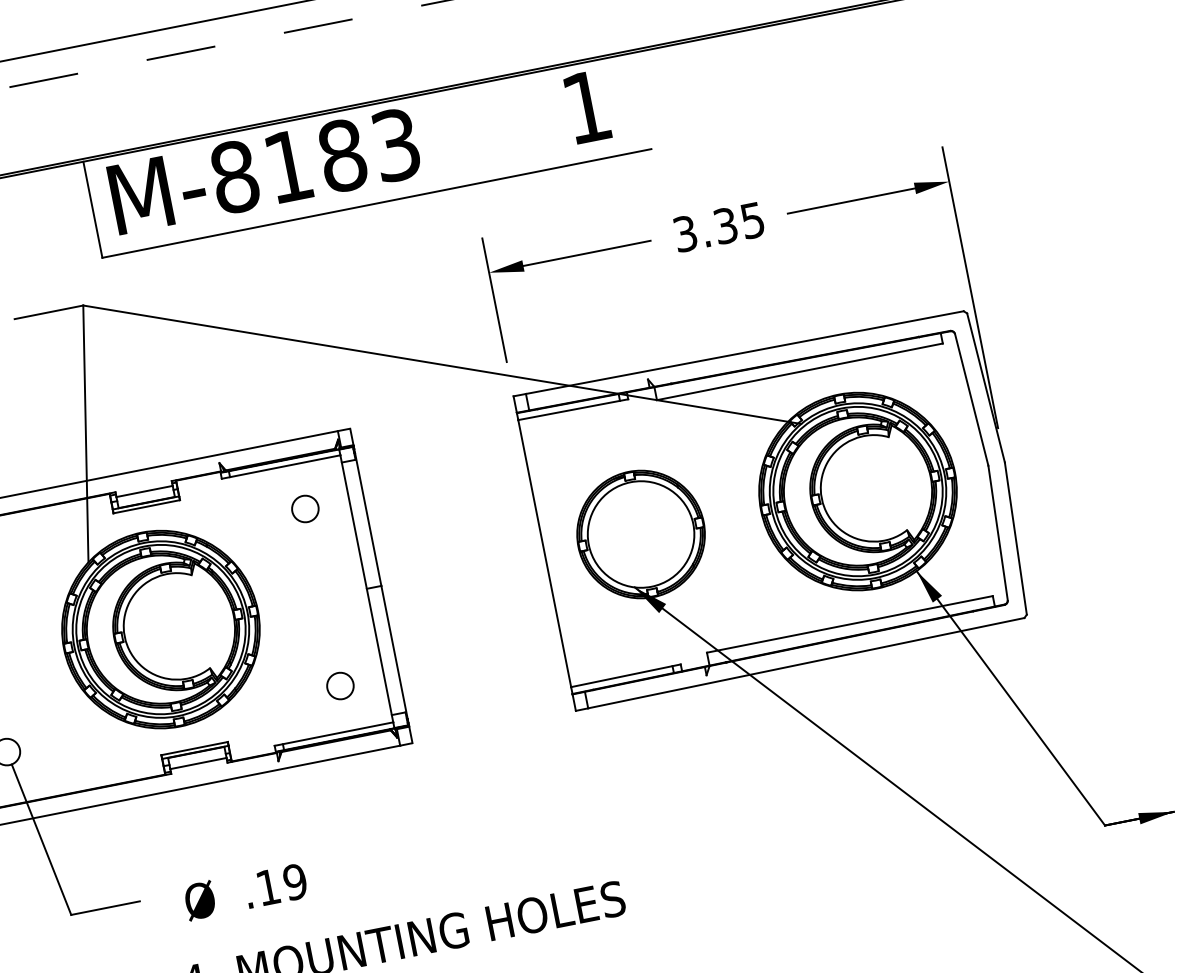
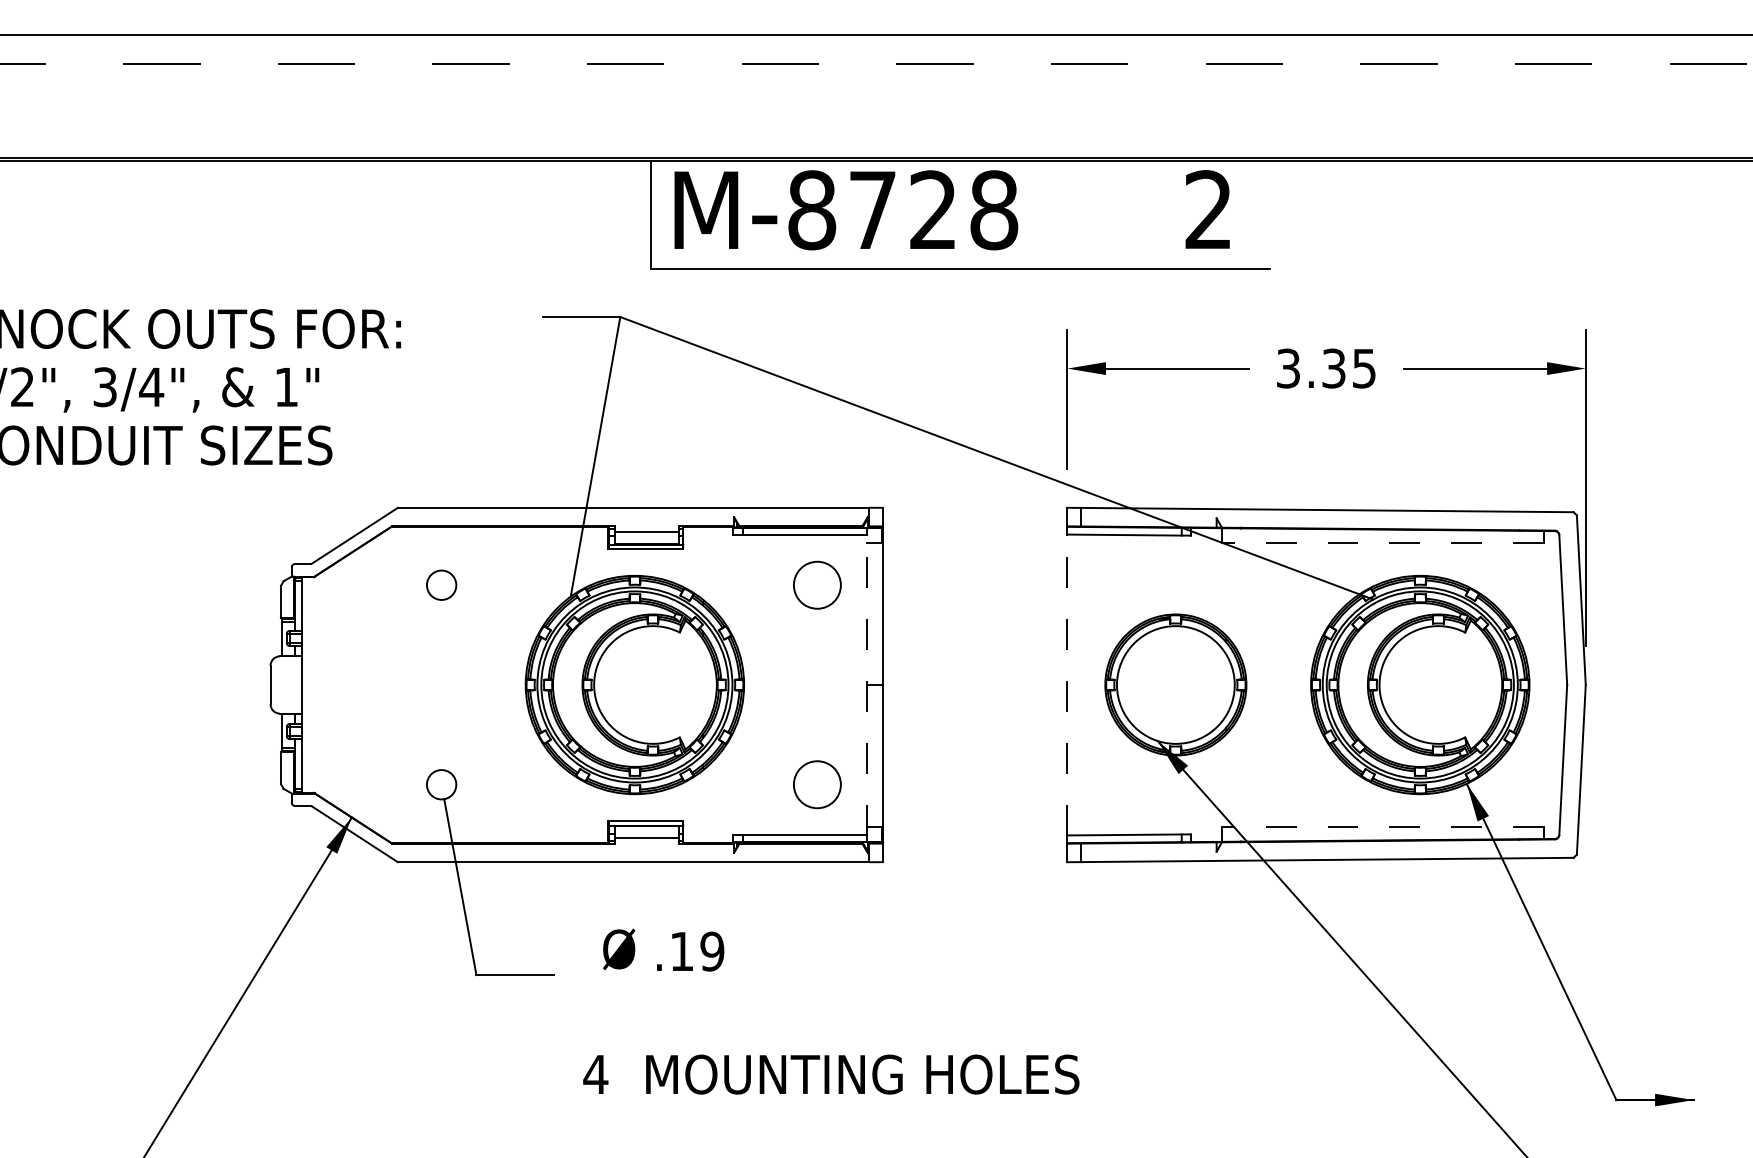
text: (585, 106) -> (1207, 209), 1 -> 2
text: (343, 155) -> (934, 210), M-8183 -> M-8728
line: (799, 371) -> (1382, 542), solid -> dashed
circle: (305, 508) -> (817, 584), size x1.6
line: (544, 553) -> (1067, 684), solid -> dashed
line: (366, 588) -> (866, 684), solid -> dashed
line: (849, 624) -> (1382, 827), solid -> dashed
circle: (340, 685) -> (817, 784), size x1.6
text: (275, 885) -> (690, 951), moved
text: (200, 900) -> (619, 949), moved

